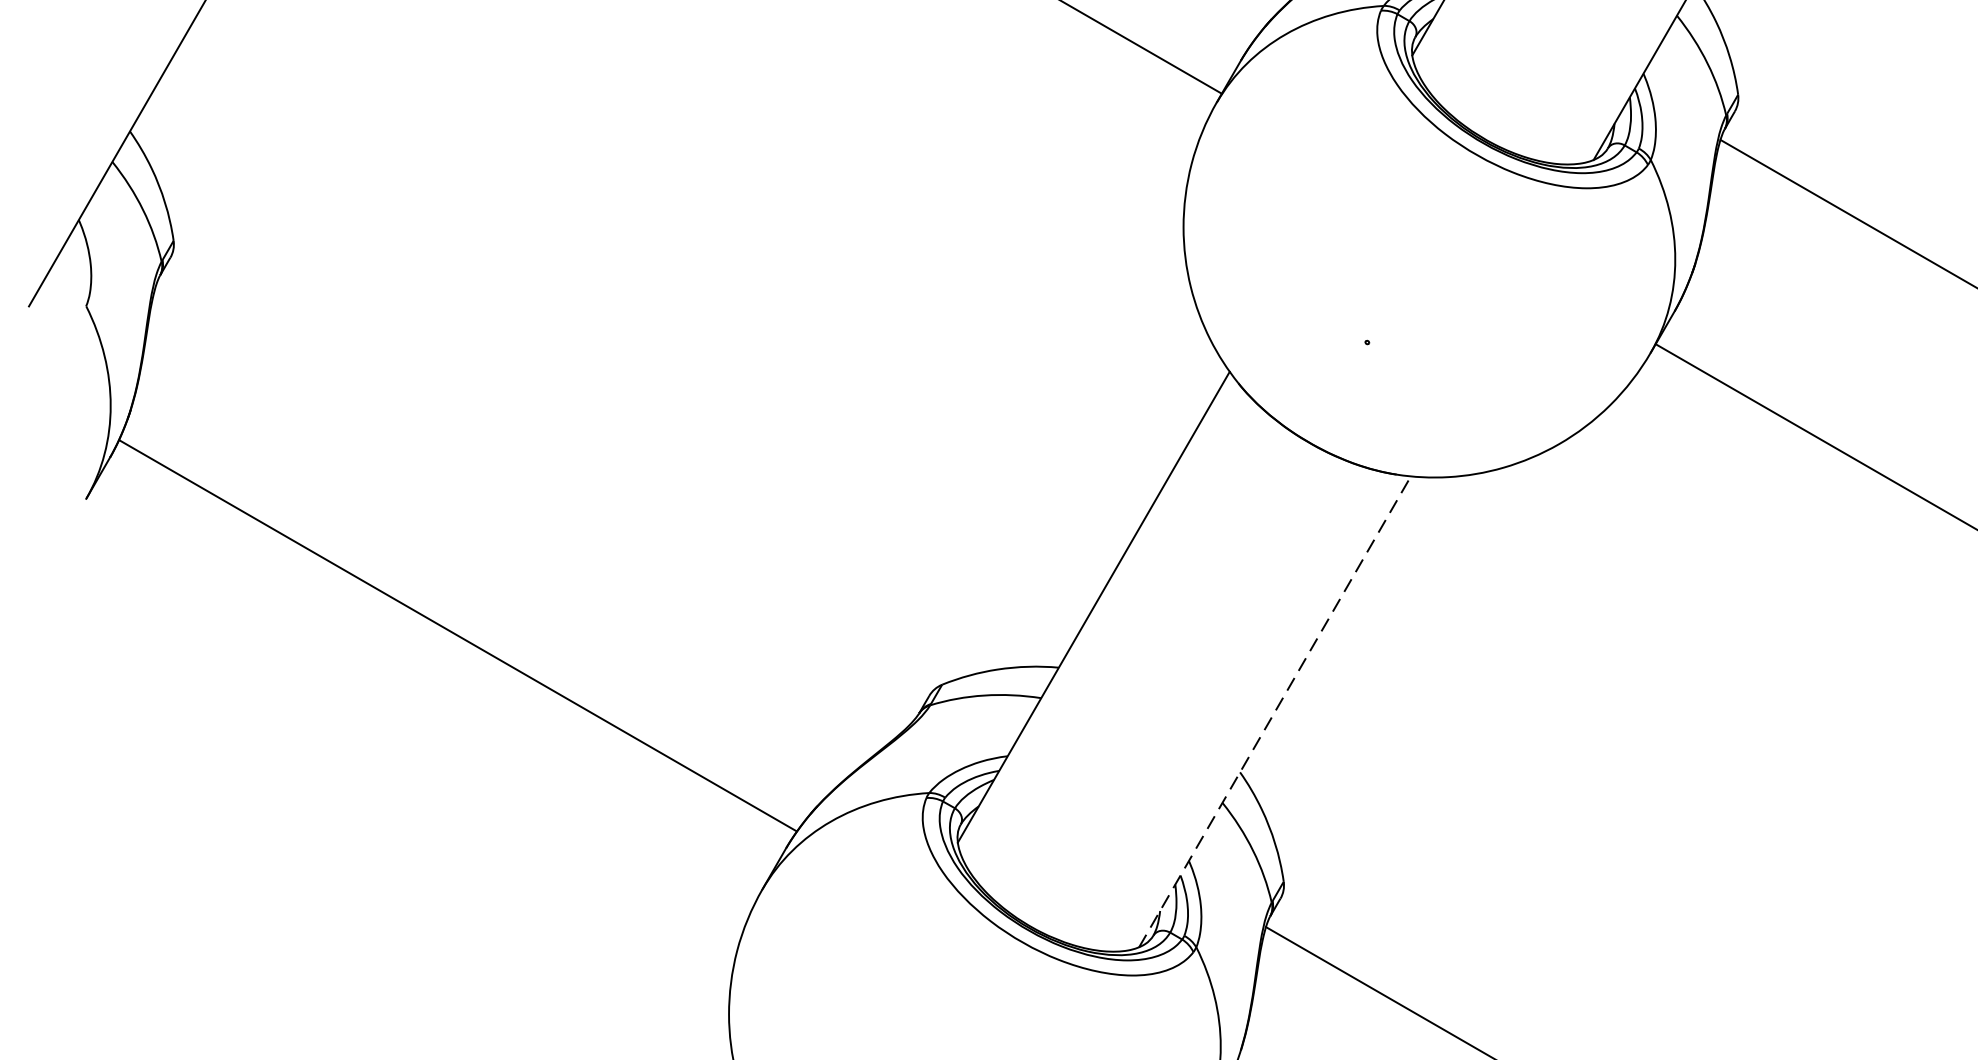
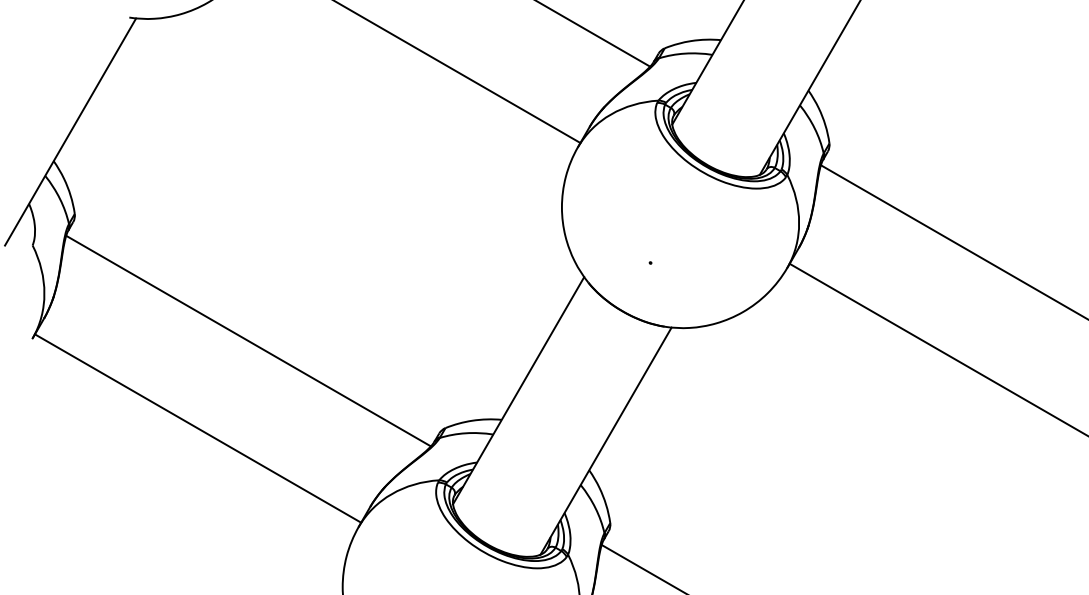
line: (533, 503) -> (248, 340), added
line: (457, 635) -> (197, 428), moved
line: (1275, 710) -> (606, 440), dashed -> solid

